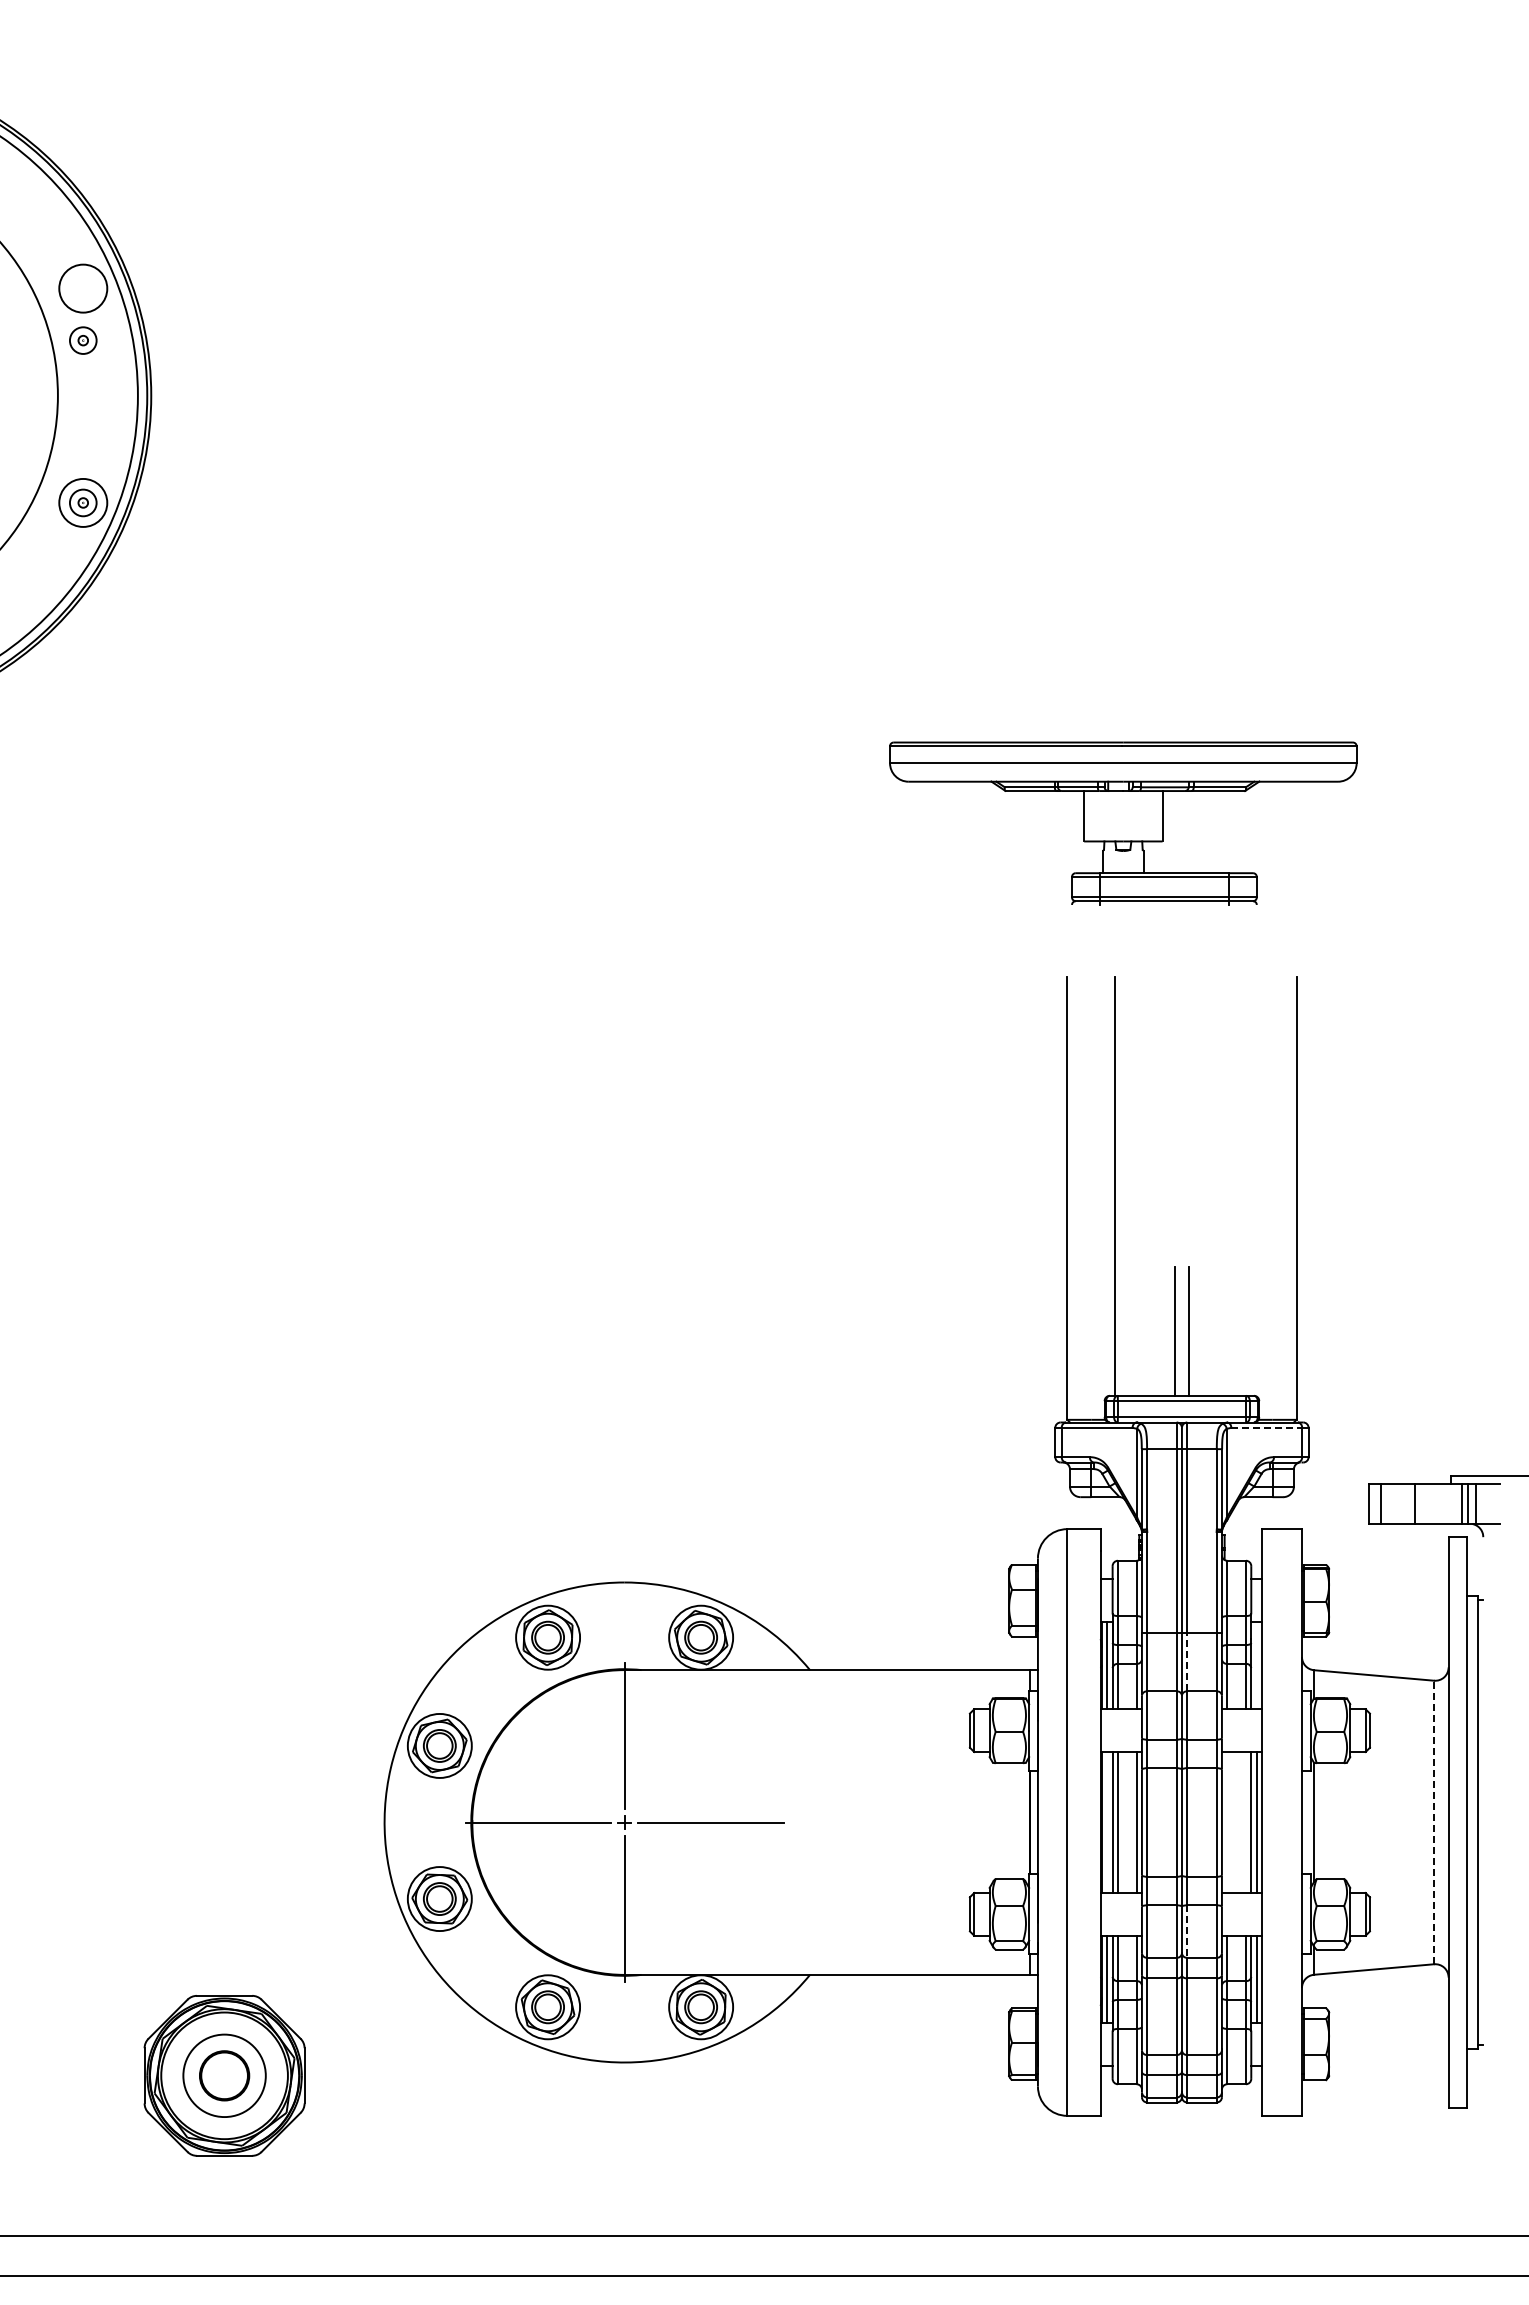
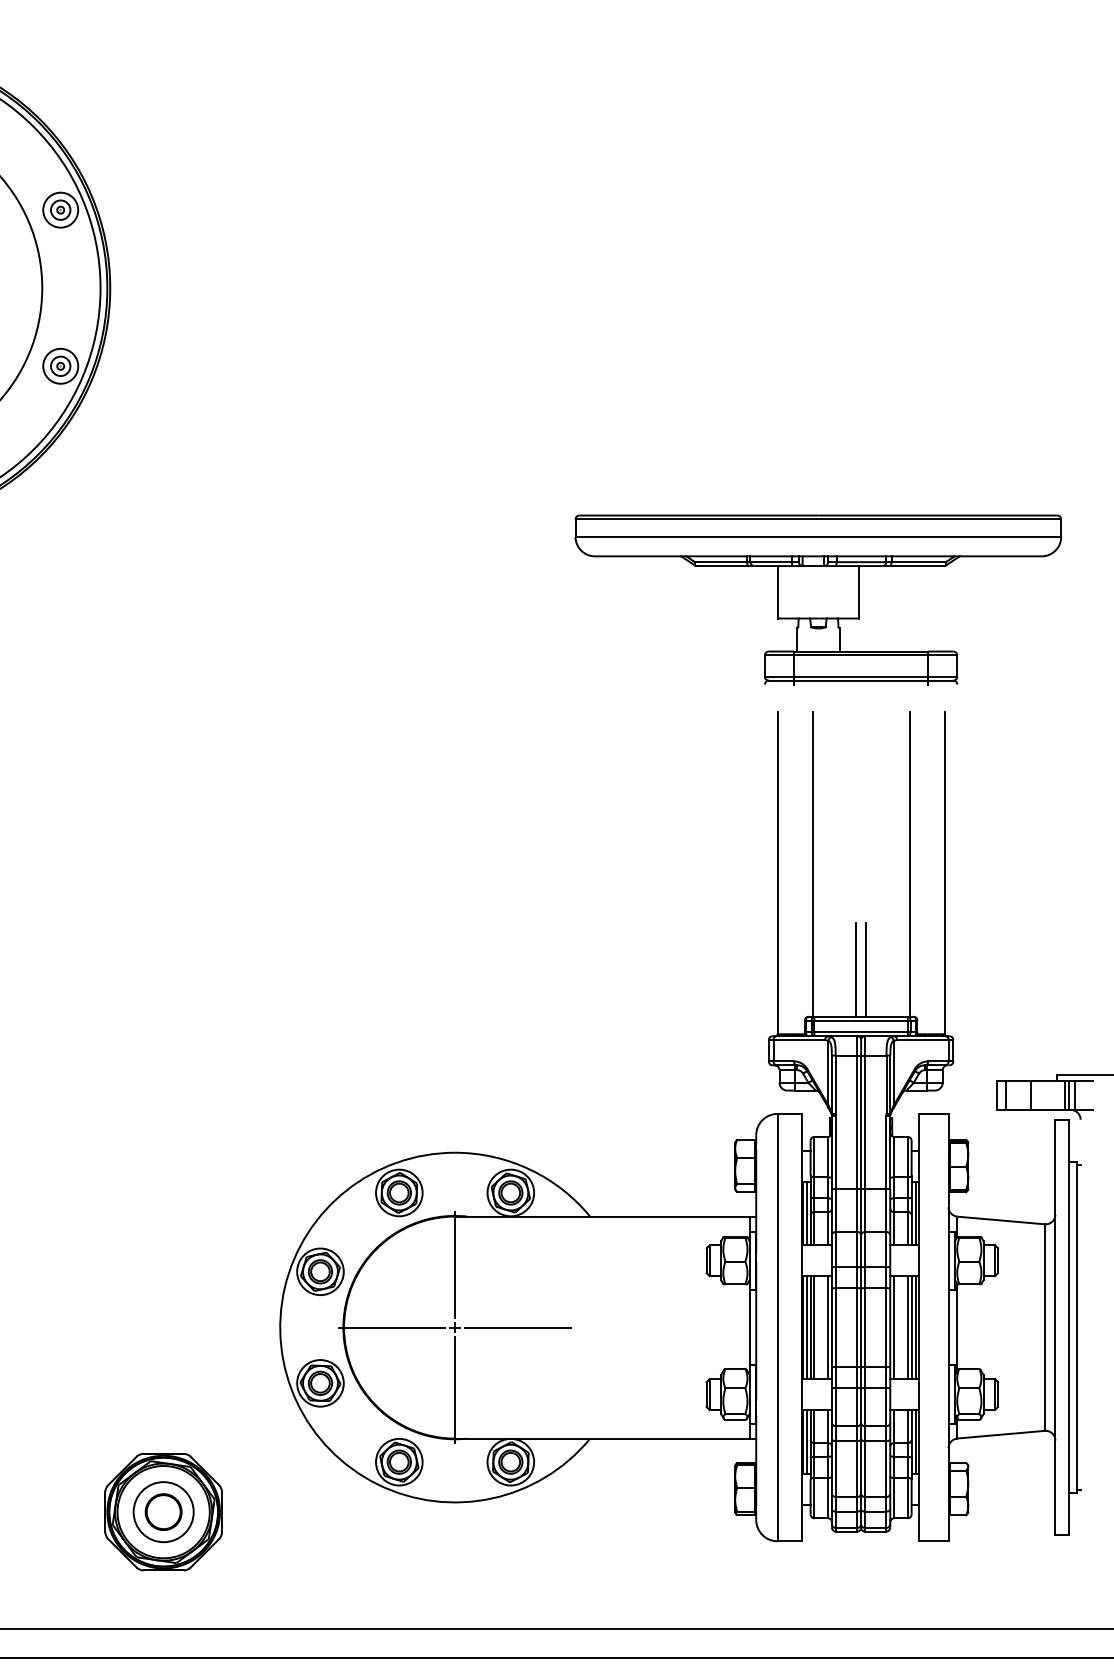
part: (83, 340) -> (60, 210), moved
part: (1123, 823) -> (818, 599), size x1.43
line: (1248, 1186) -> (909, 864), added
line: (1267, 1427) -> (923, 1039), dashed -> solid
line: (1187, 1661) -> (865, 1210), dashed -> solid
line: (1256, 1665) -> (915, 1213), added
line: (1107, 1822) -> (806, 1327), added
line: (1227, 1822) -> (894, 1327), added
line: (1245, 1822) -> (907, 1327), added
line: (1434, 1822) -> (1045, 1327), dashed -> solid
line: (1187, 1932) -> (865, 1407), dashed -> solid

